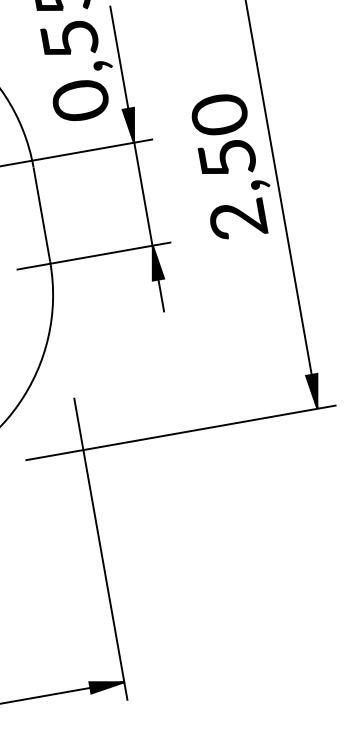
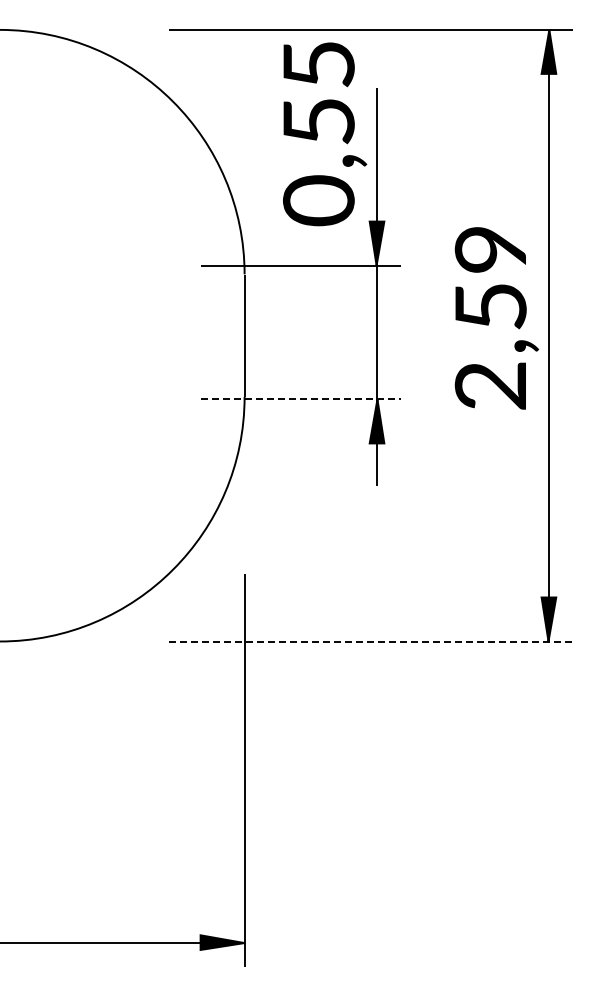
text: (219, 114) -> (490, 249), 2,50 -> 2,59
line: (94, 256) -> (301, 399), solid -> dashed
line: (181, 432) -> (371, 641), solid -> dashed

